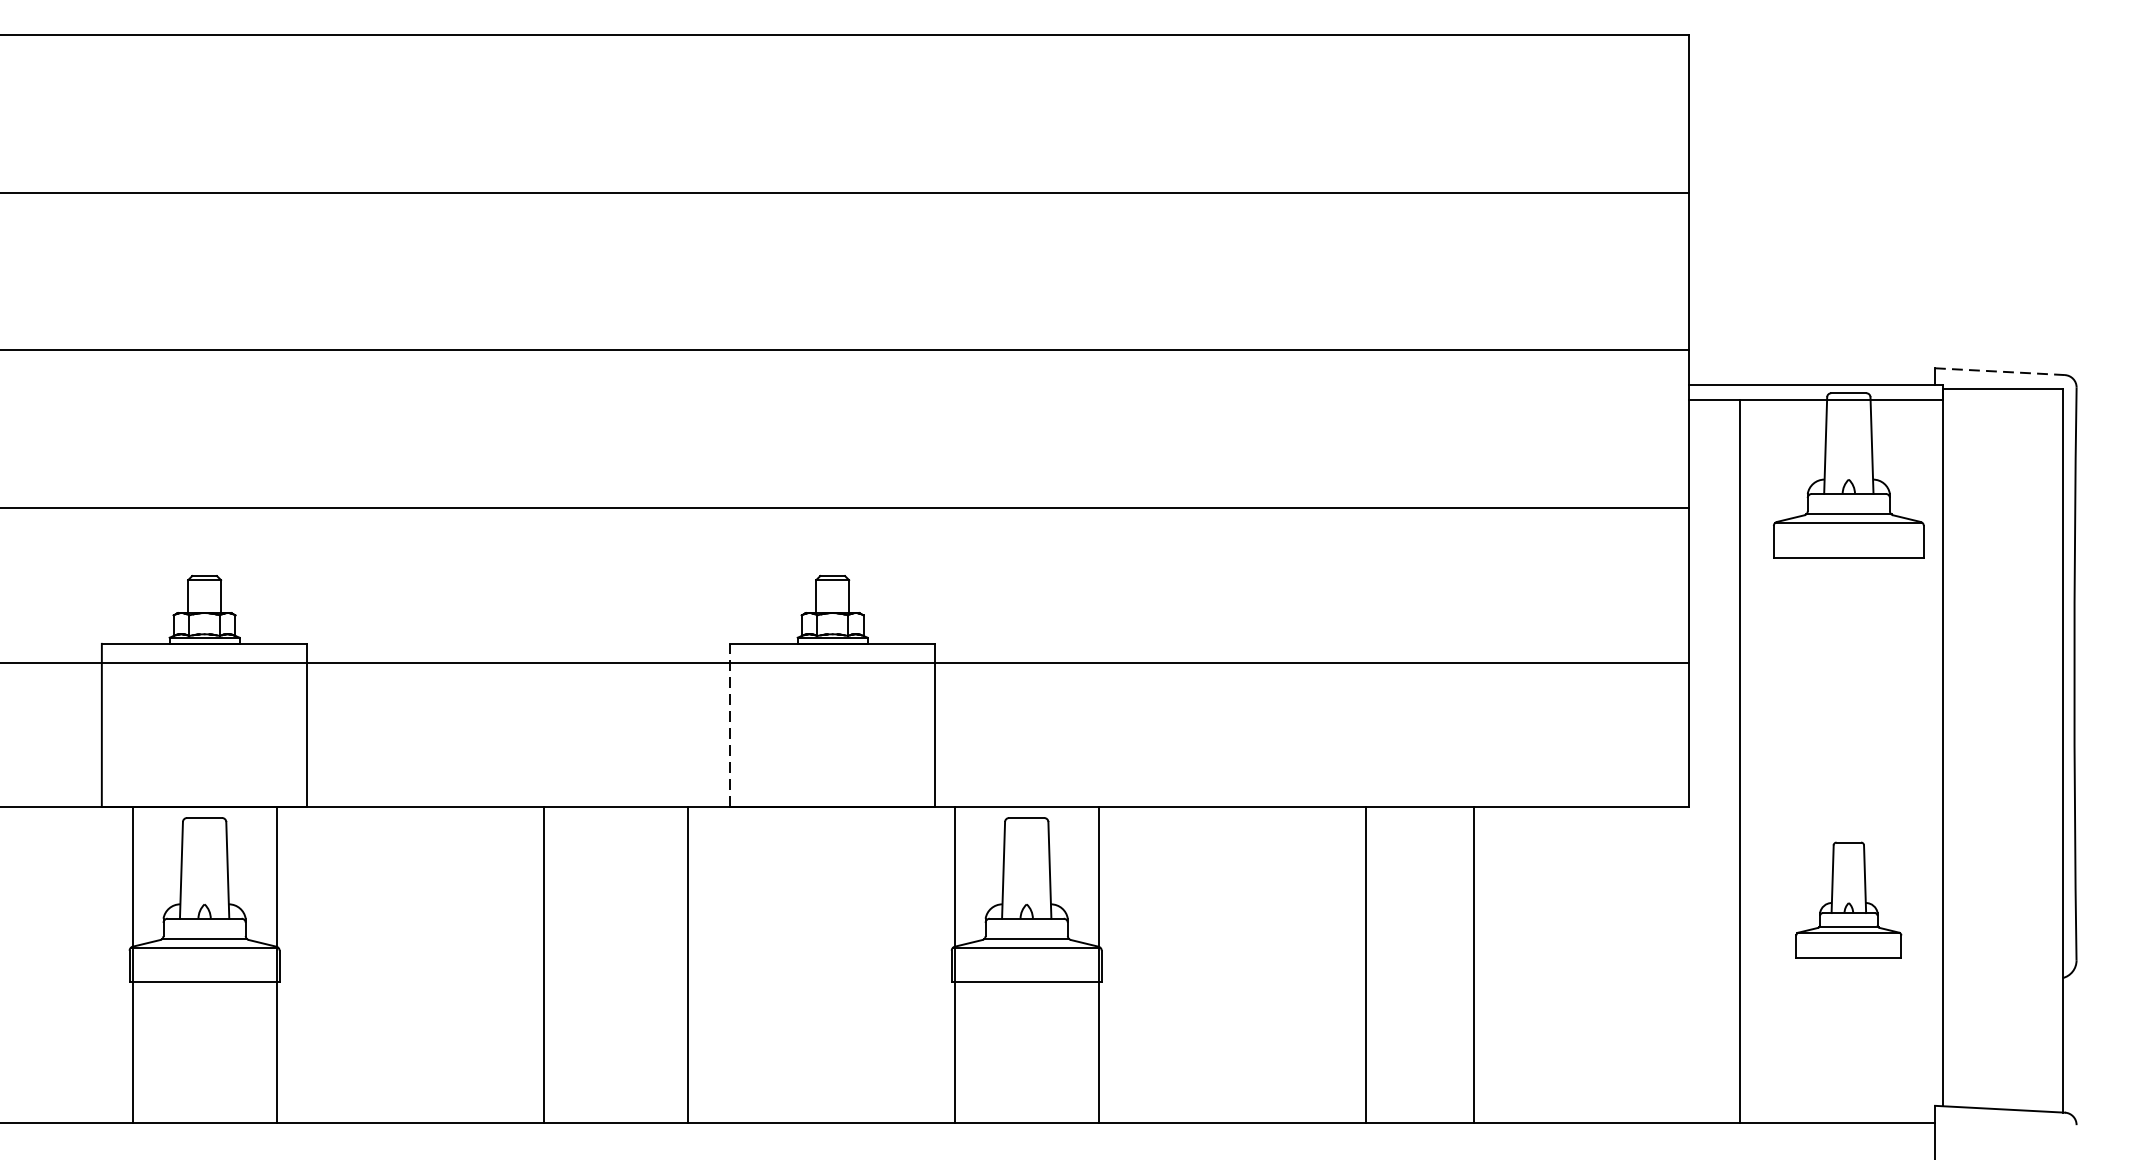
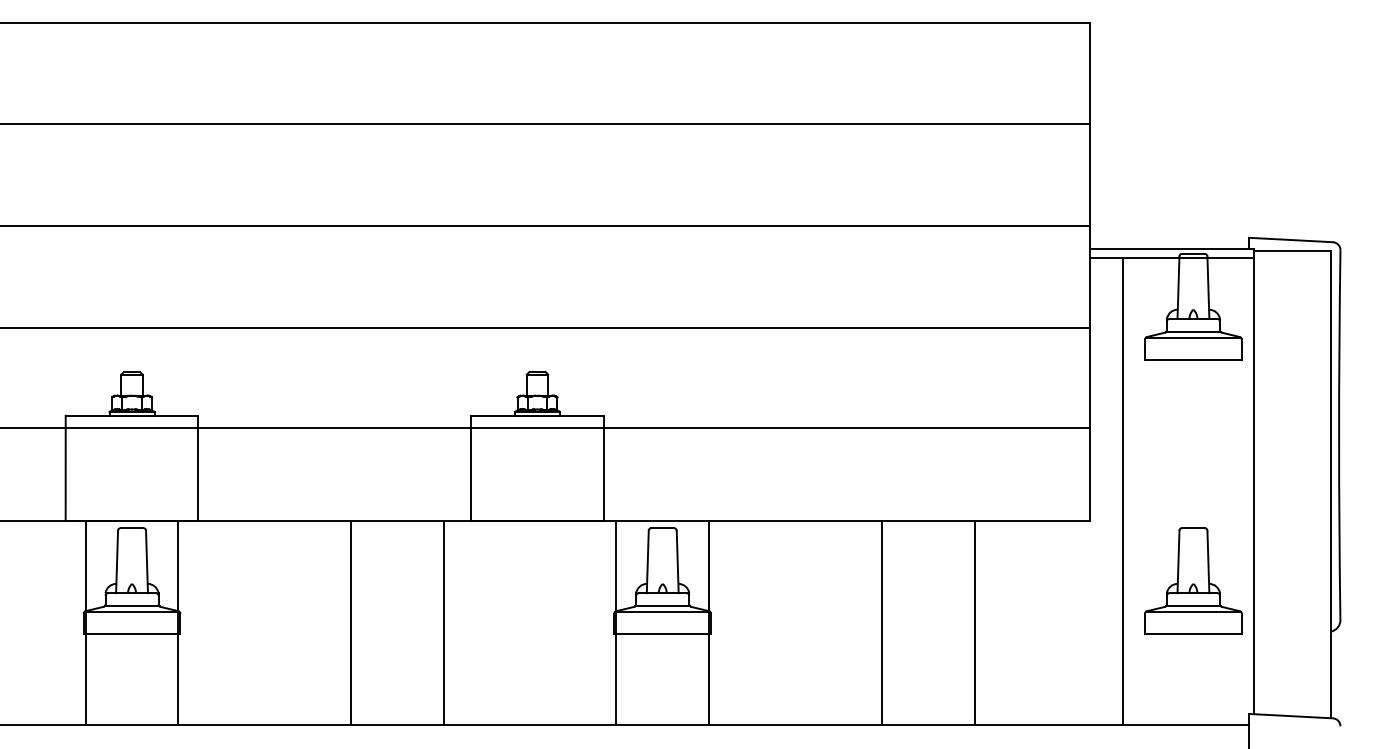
line: (2000, 372) -> (1291, 240), dashed -> solid
line: (730, 725) -> (471, 468), dashed -> solid
part: (1848, 899) -> (1193, 580), size x1.43
line: (1474, 965) -> (974, 623), moved

